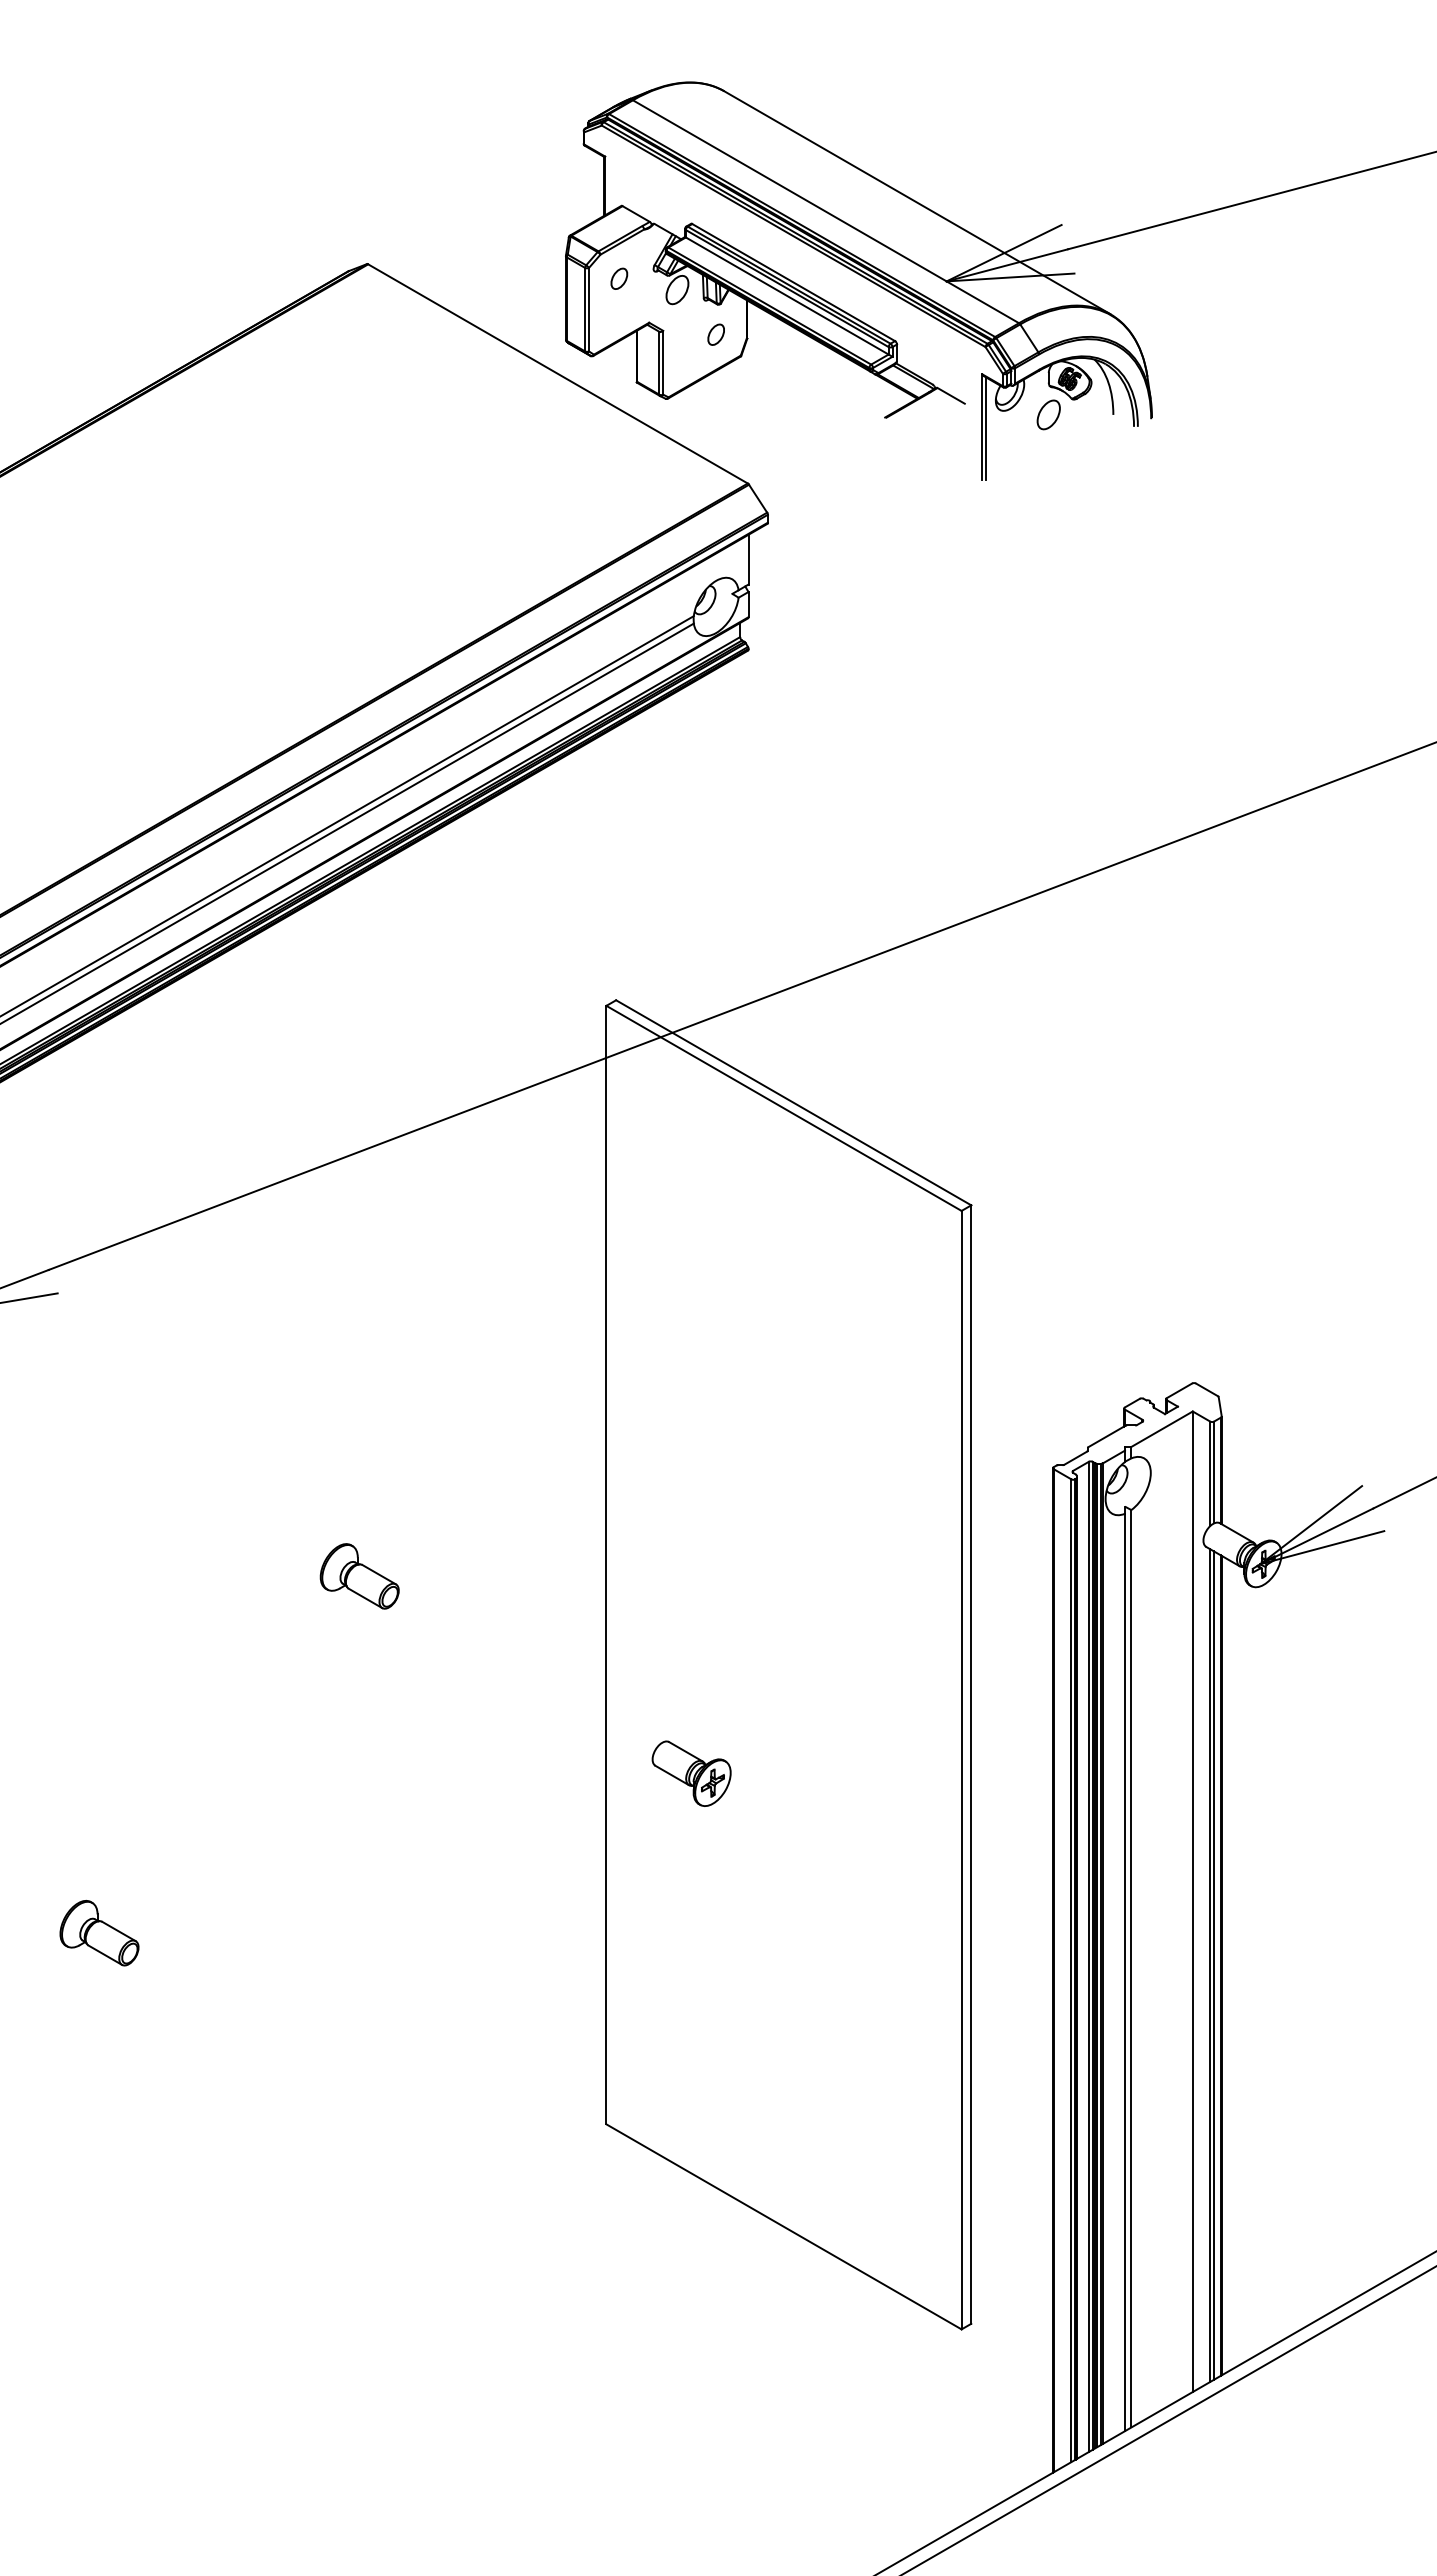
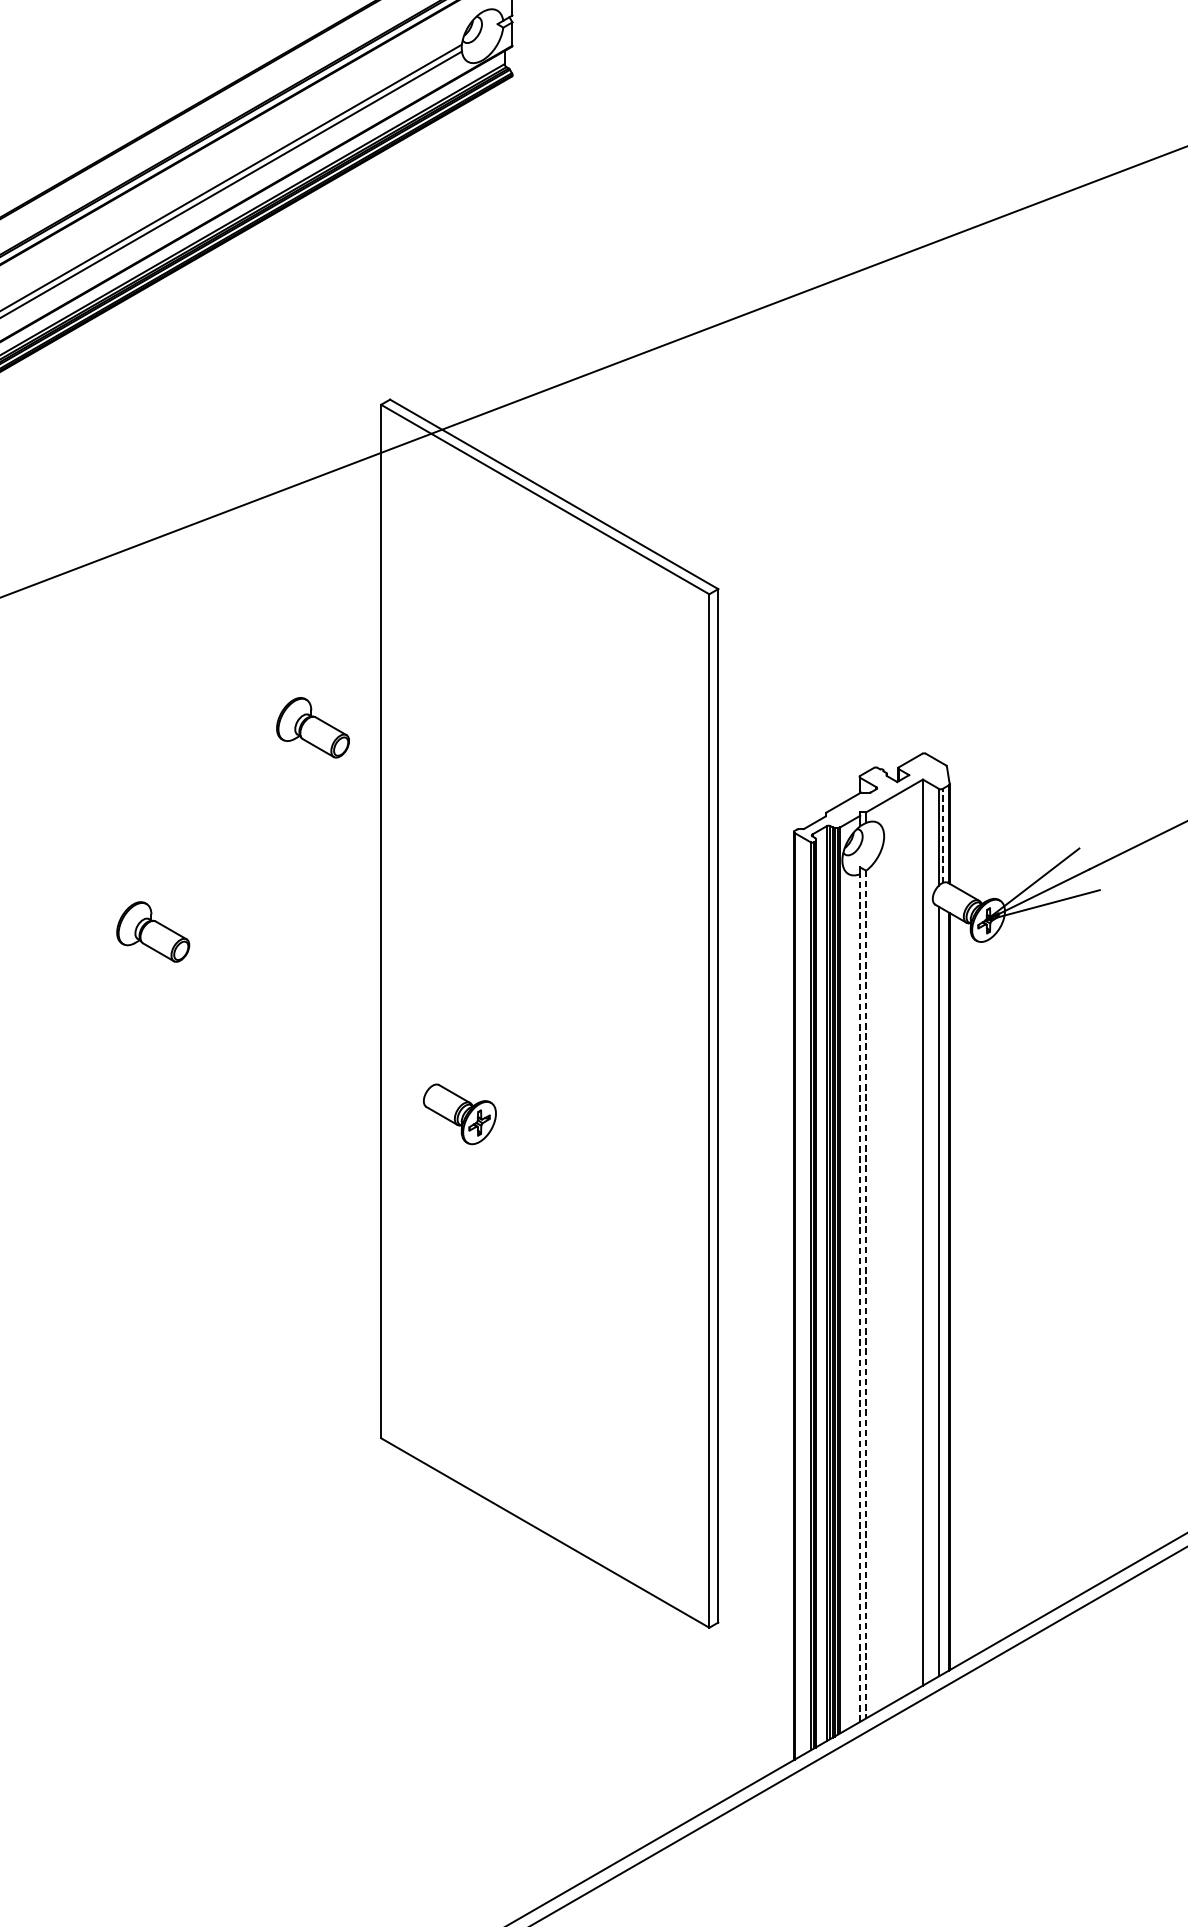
part: (532, 1355) -> (312, 727), added
line: (1214, 1472) -> (943, 835), solid -> dashed
line: (1214, 1965) -> (943, 1291), removed
line: (1131, 1968) -> (866, 1294), solid -> dashed
line: (1124, 1972) -> (859, 1297), solid -> dashed

